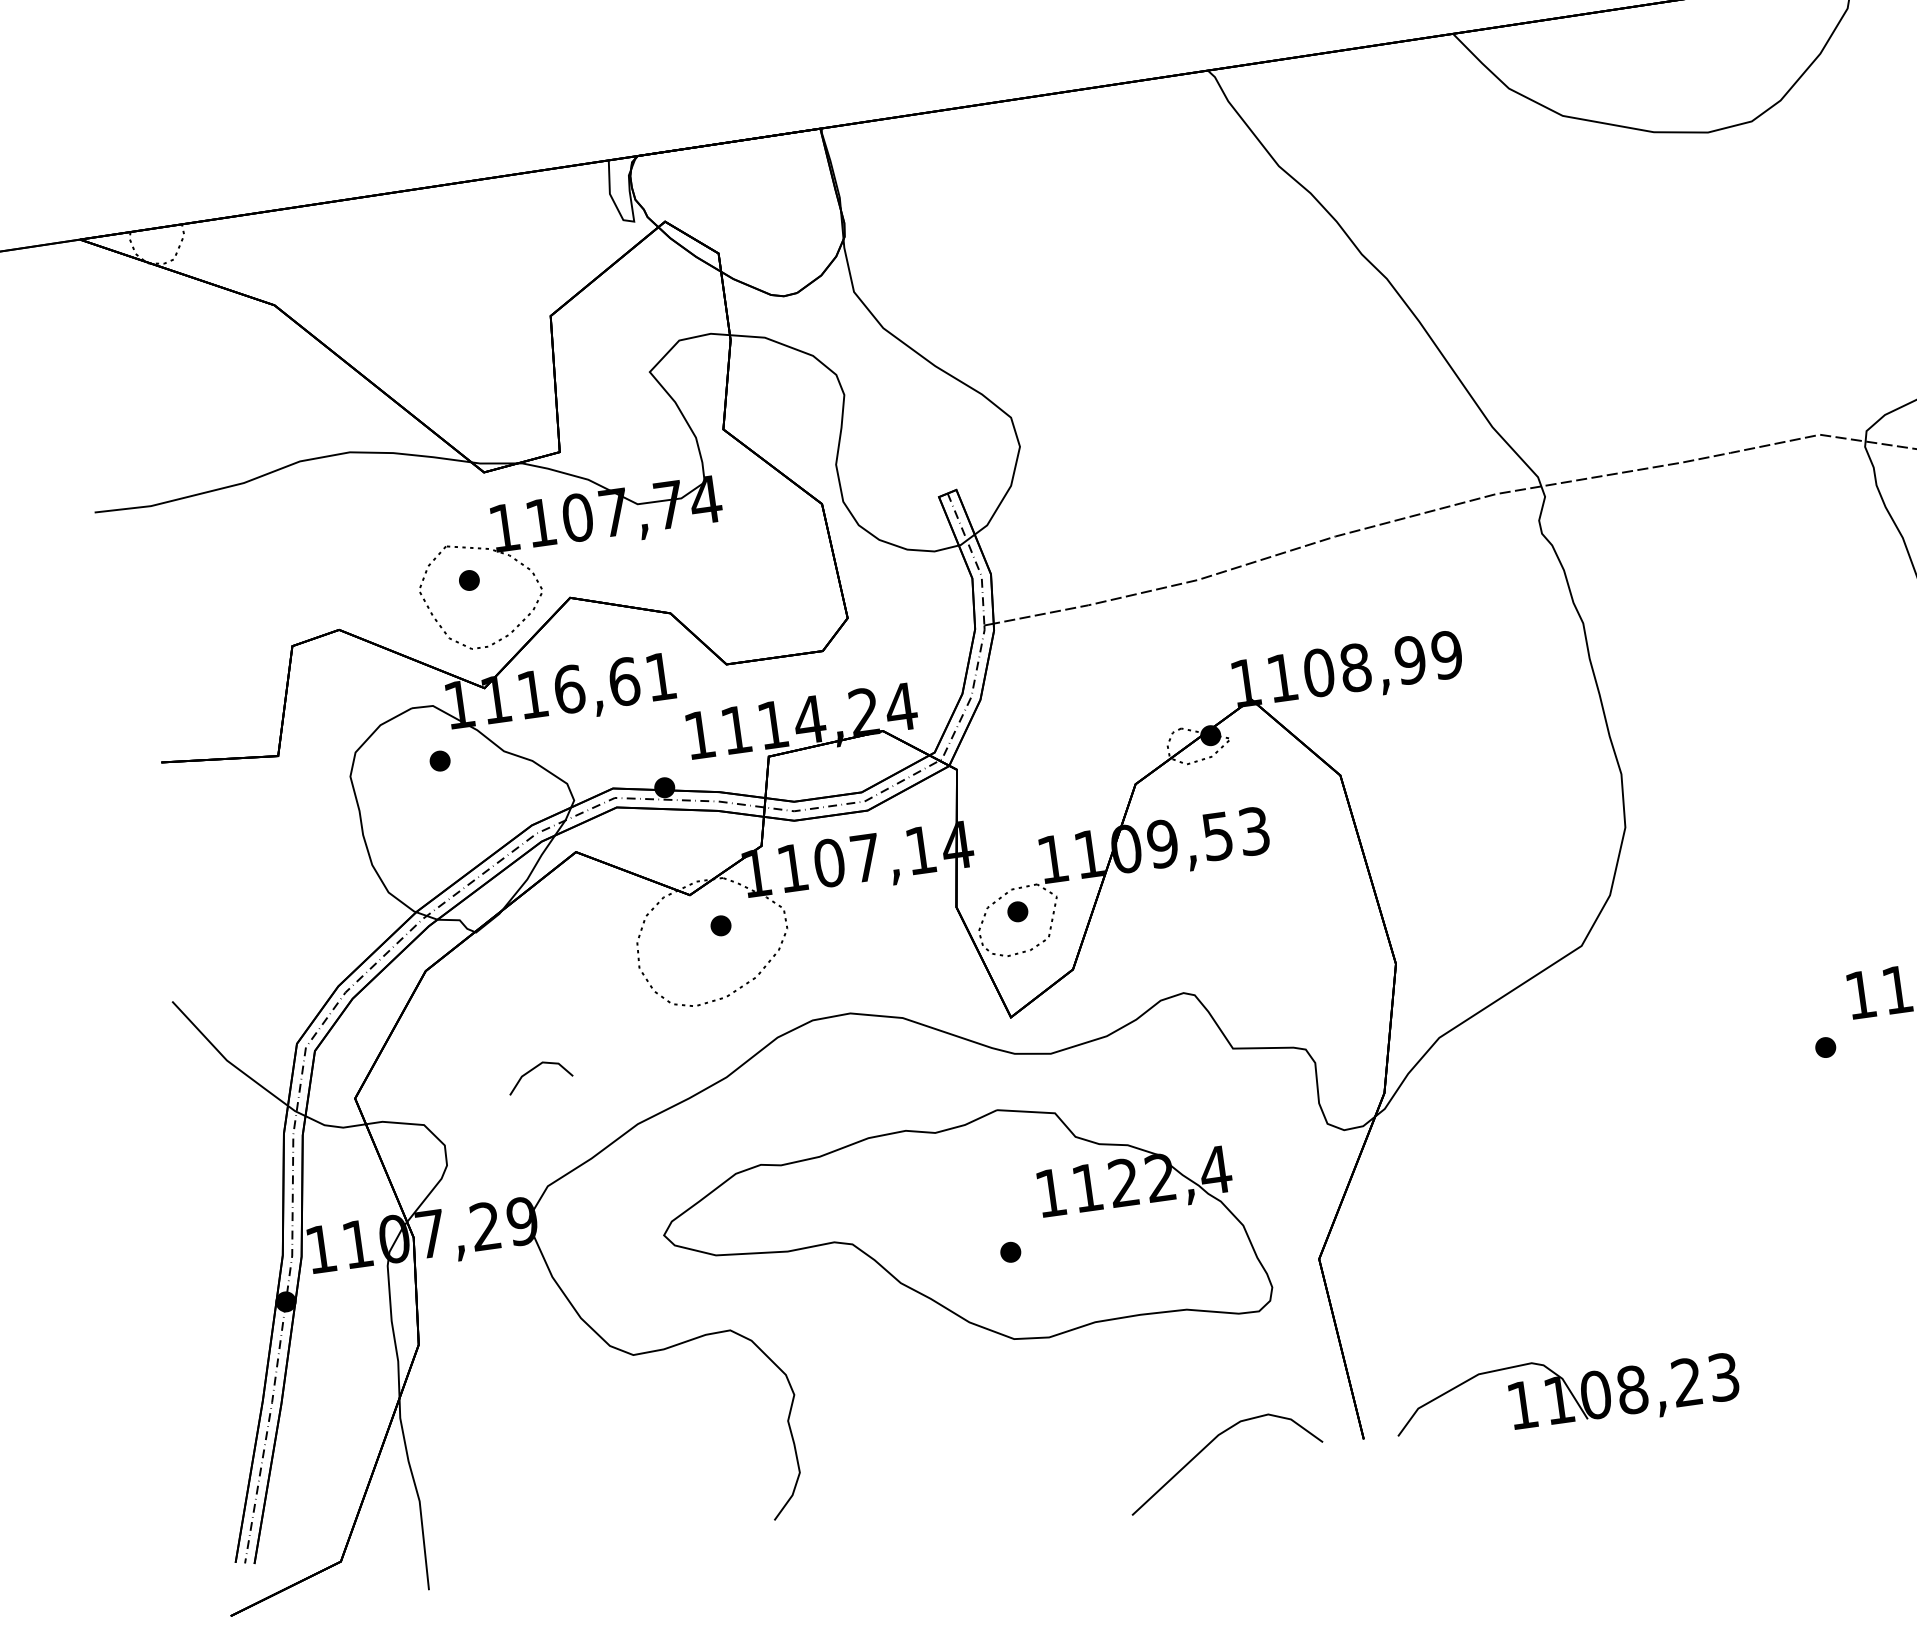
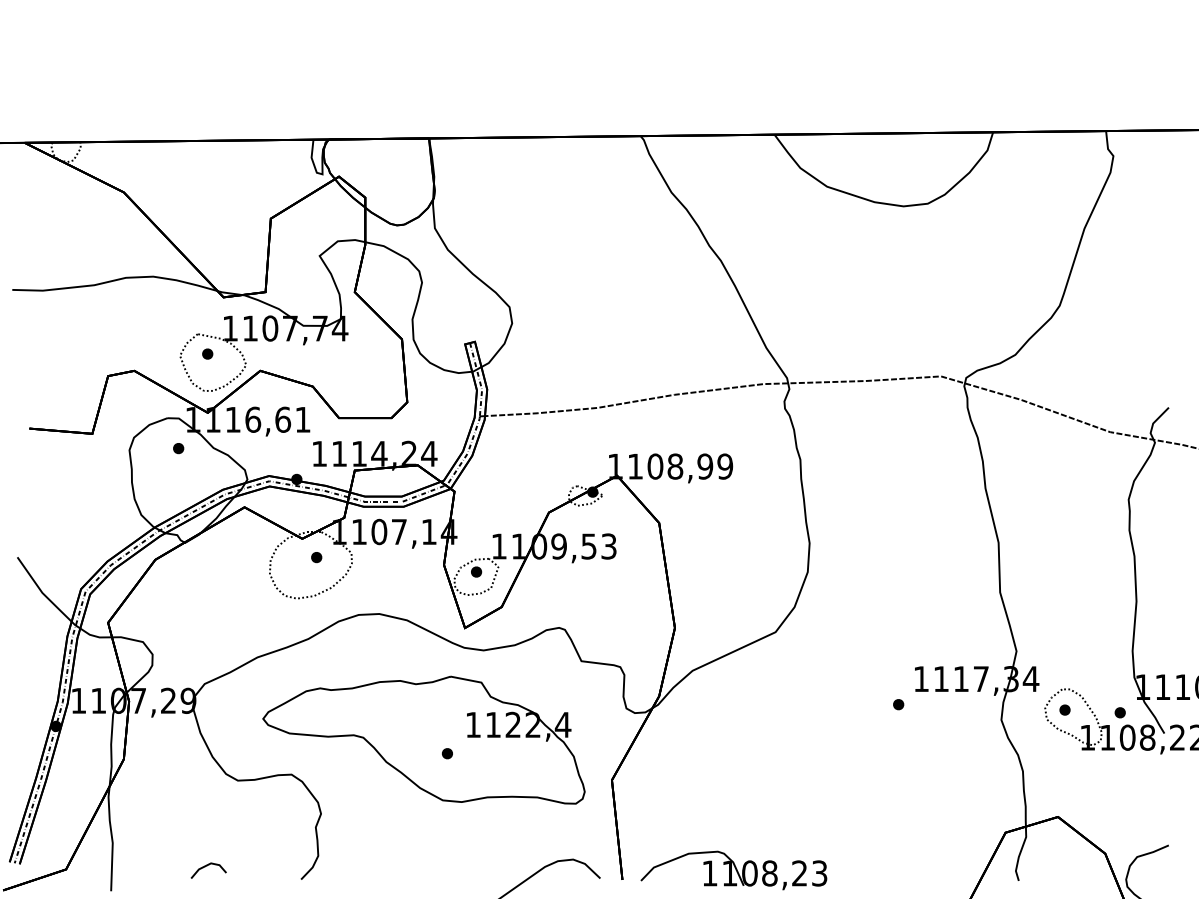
line: (536, 1069) -> (207, 866), moved

